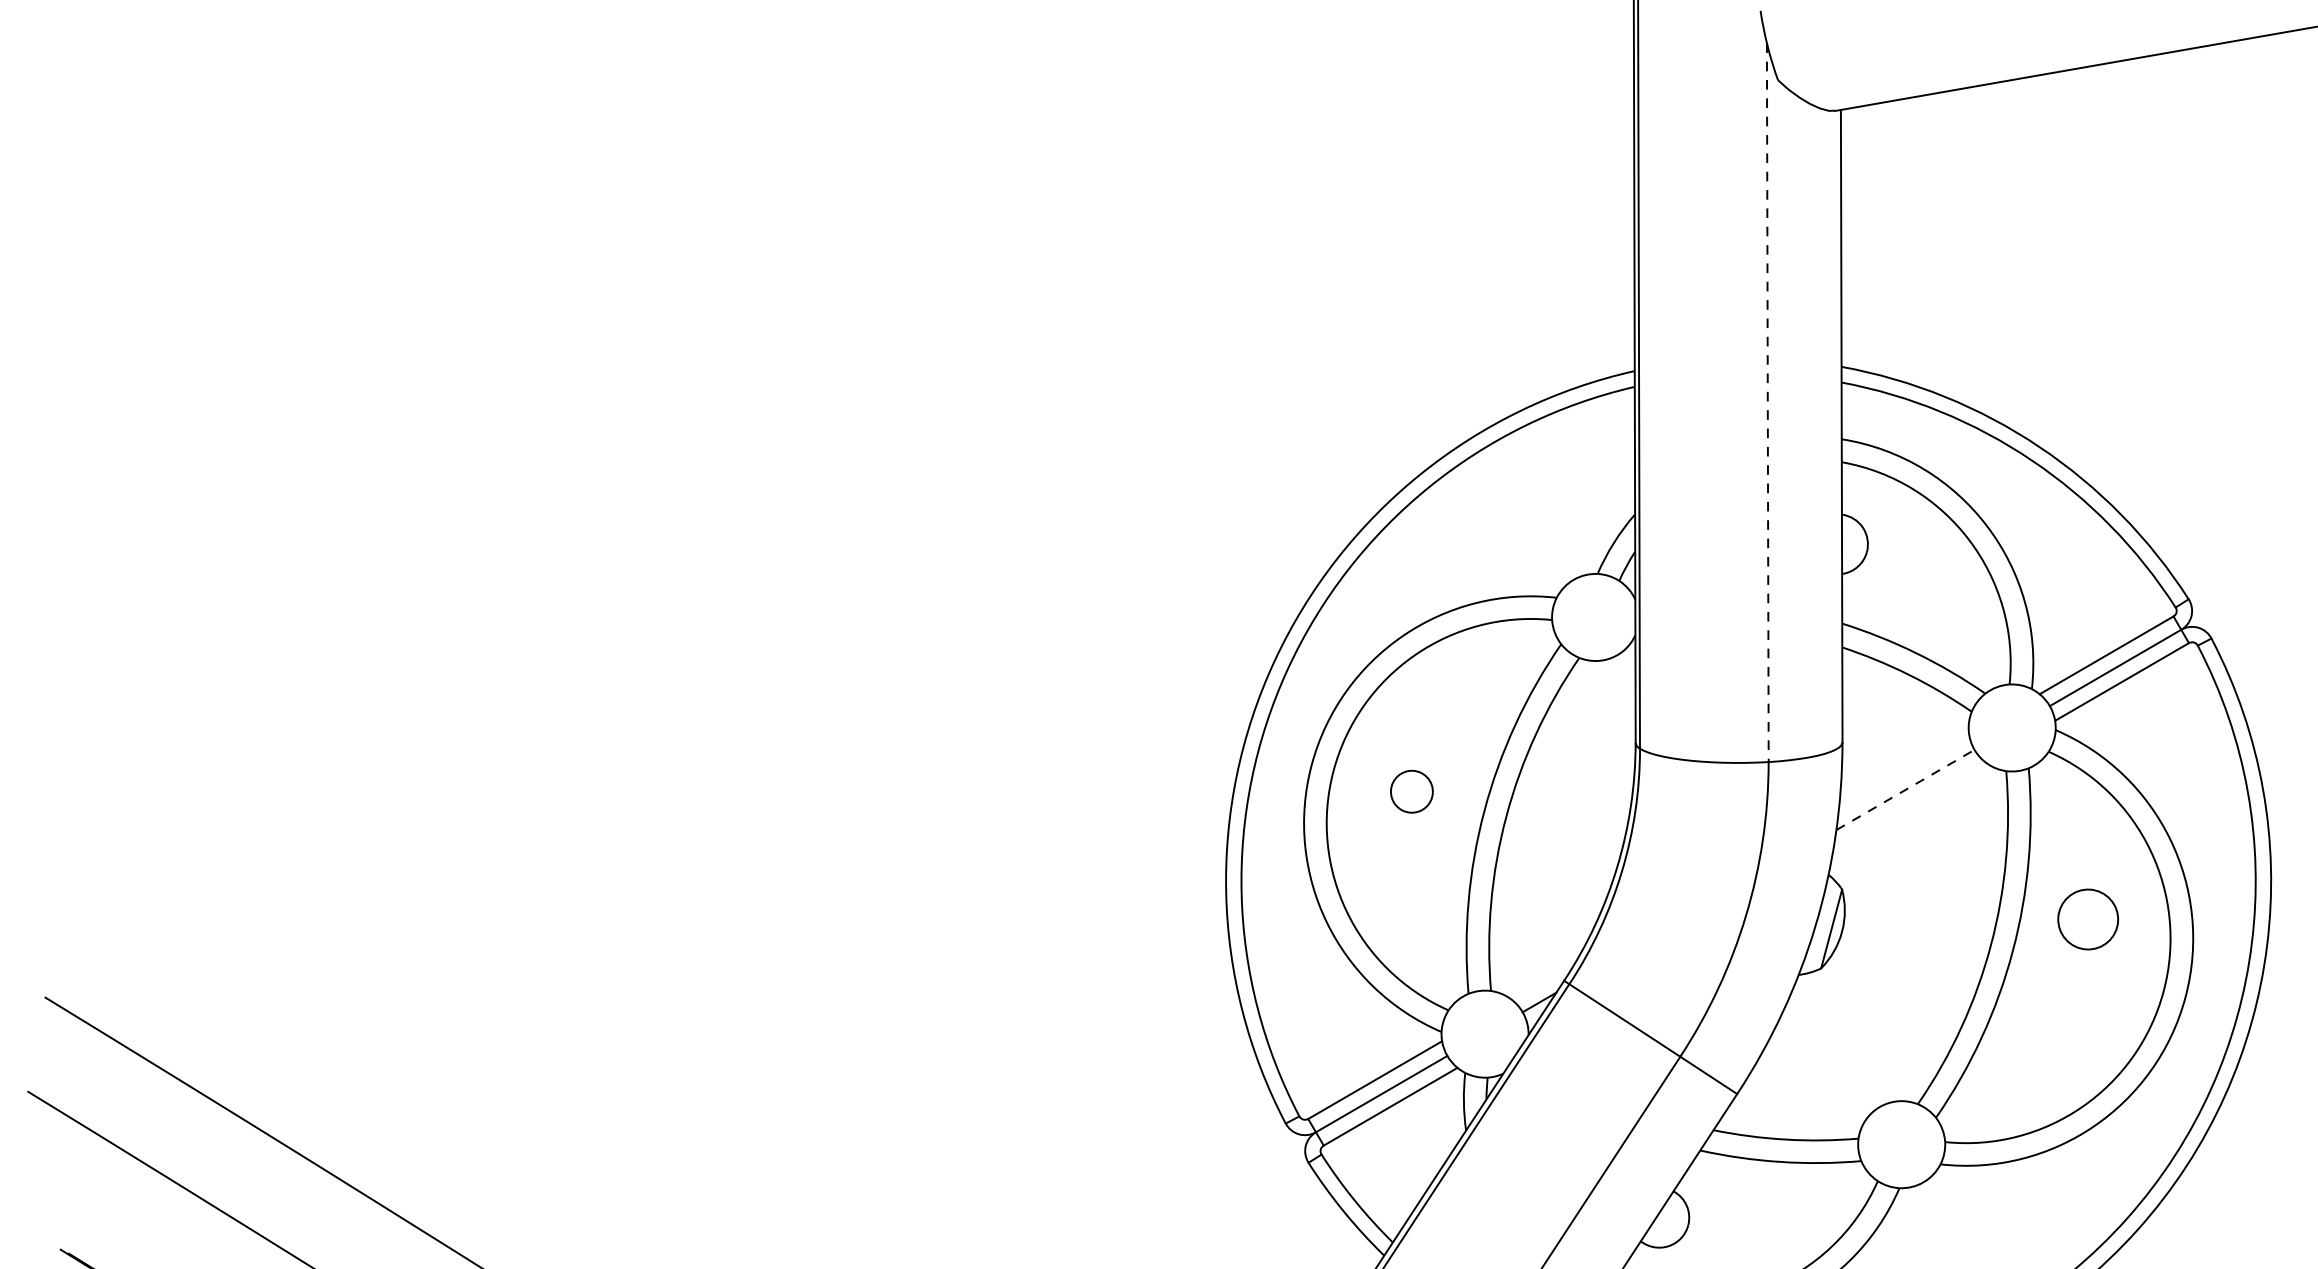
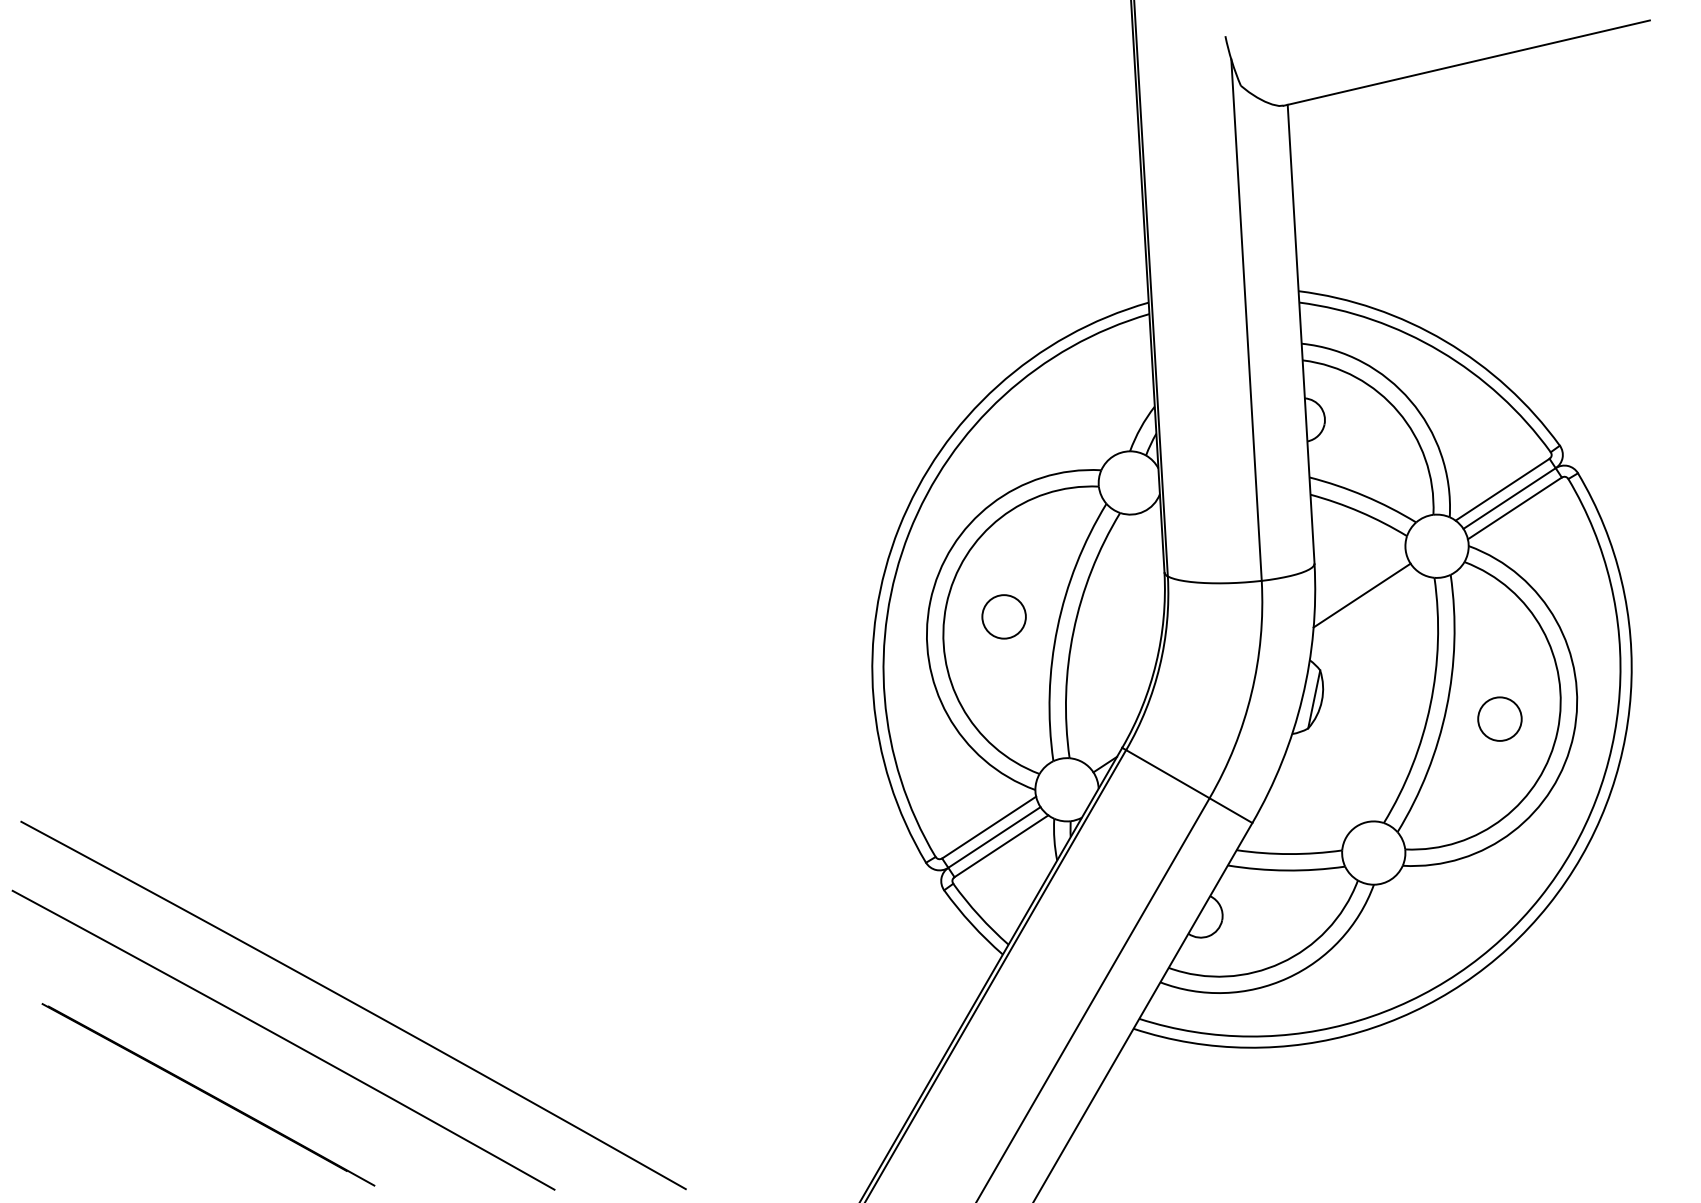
line: (1767, 403) -> (1246, 320), dashed -> solid
line: (1905, 789) -> (1362, 595), dashed -> solid
circle: (1411, 791) -> (1003, 616), size x1.43
circle: (2087, 918) -> (1499, 718), moved

